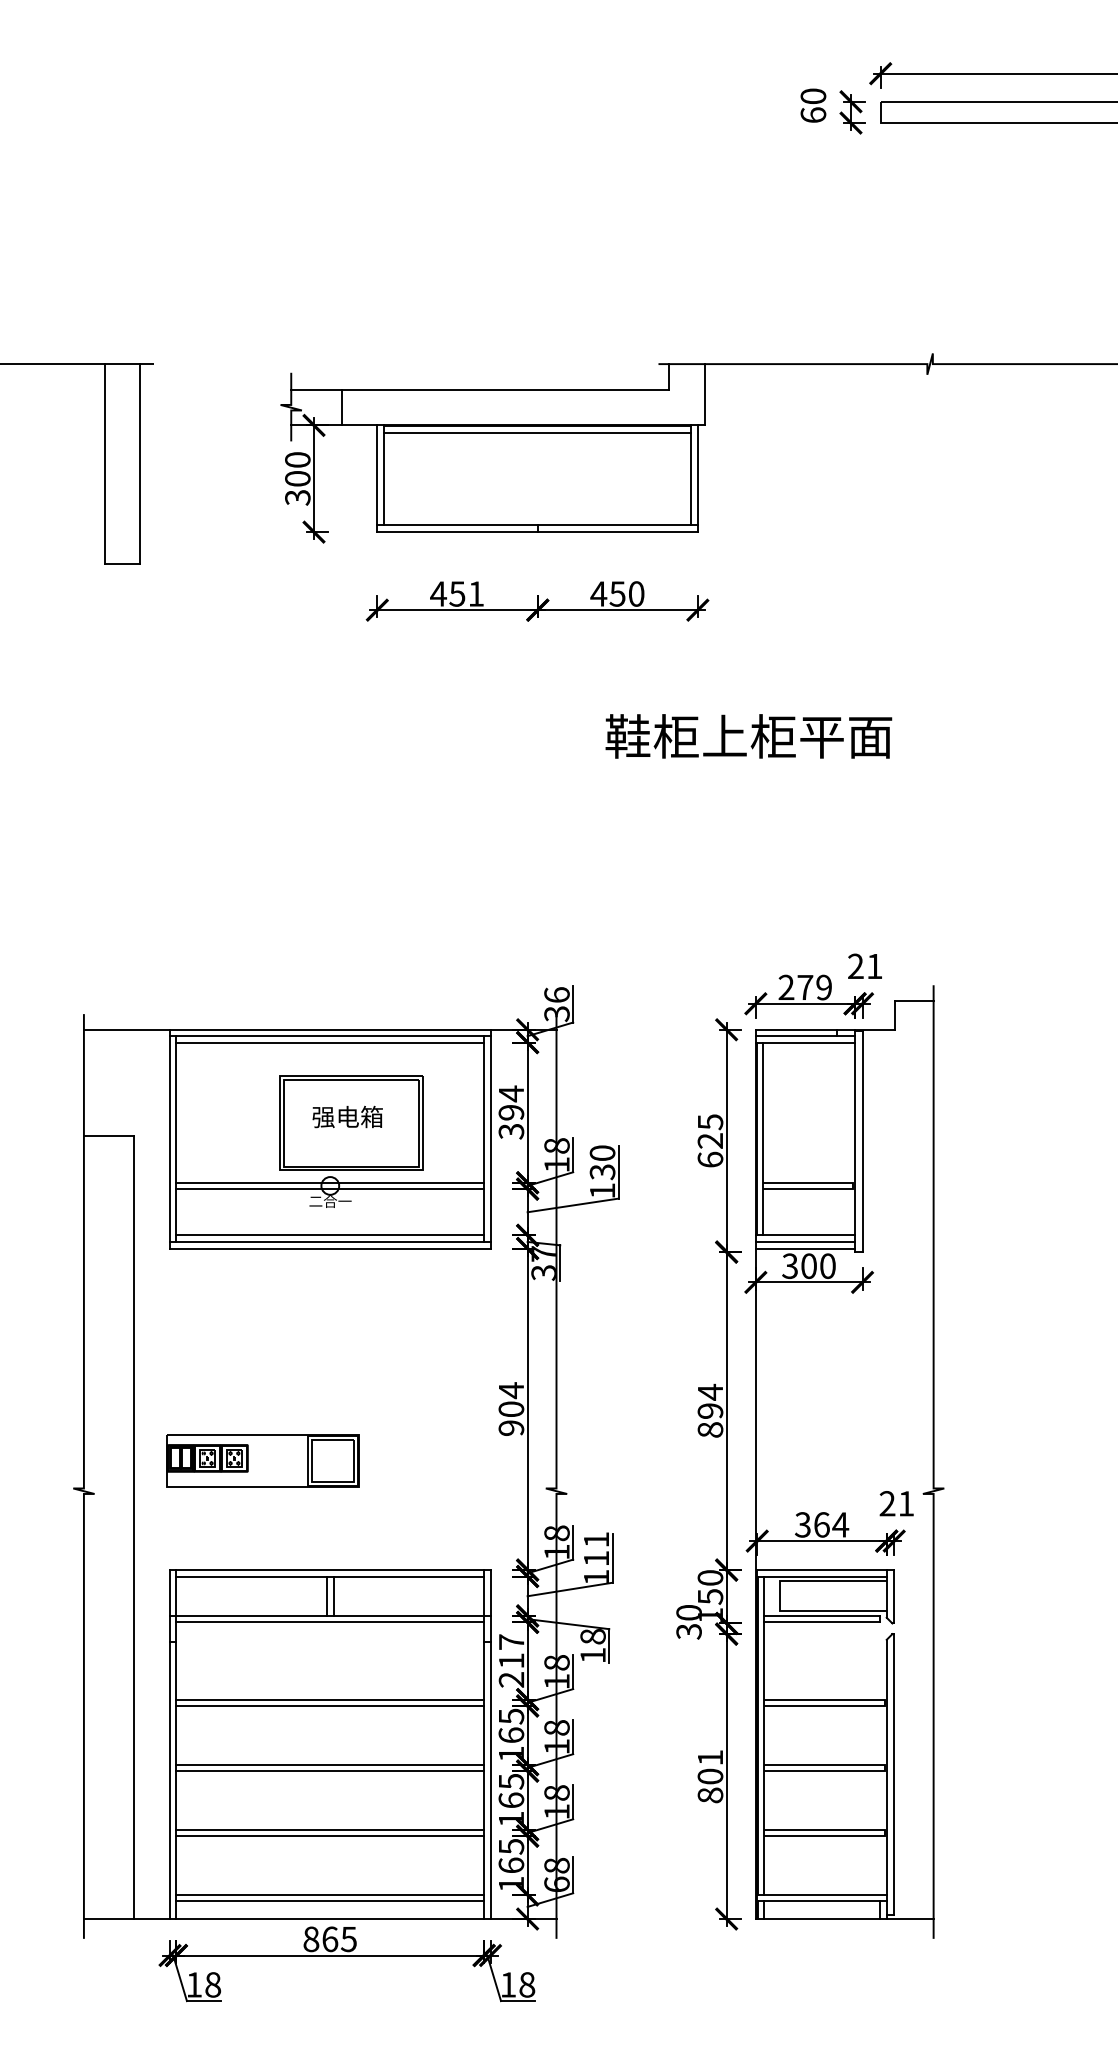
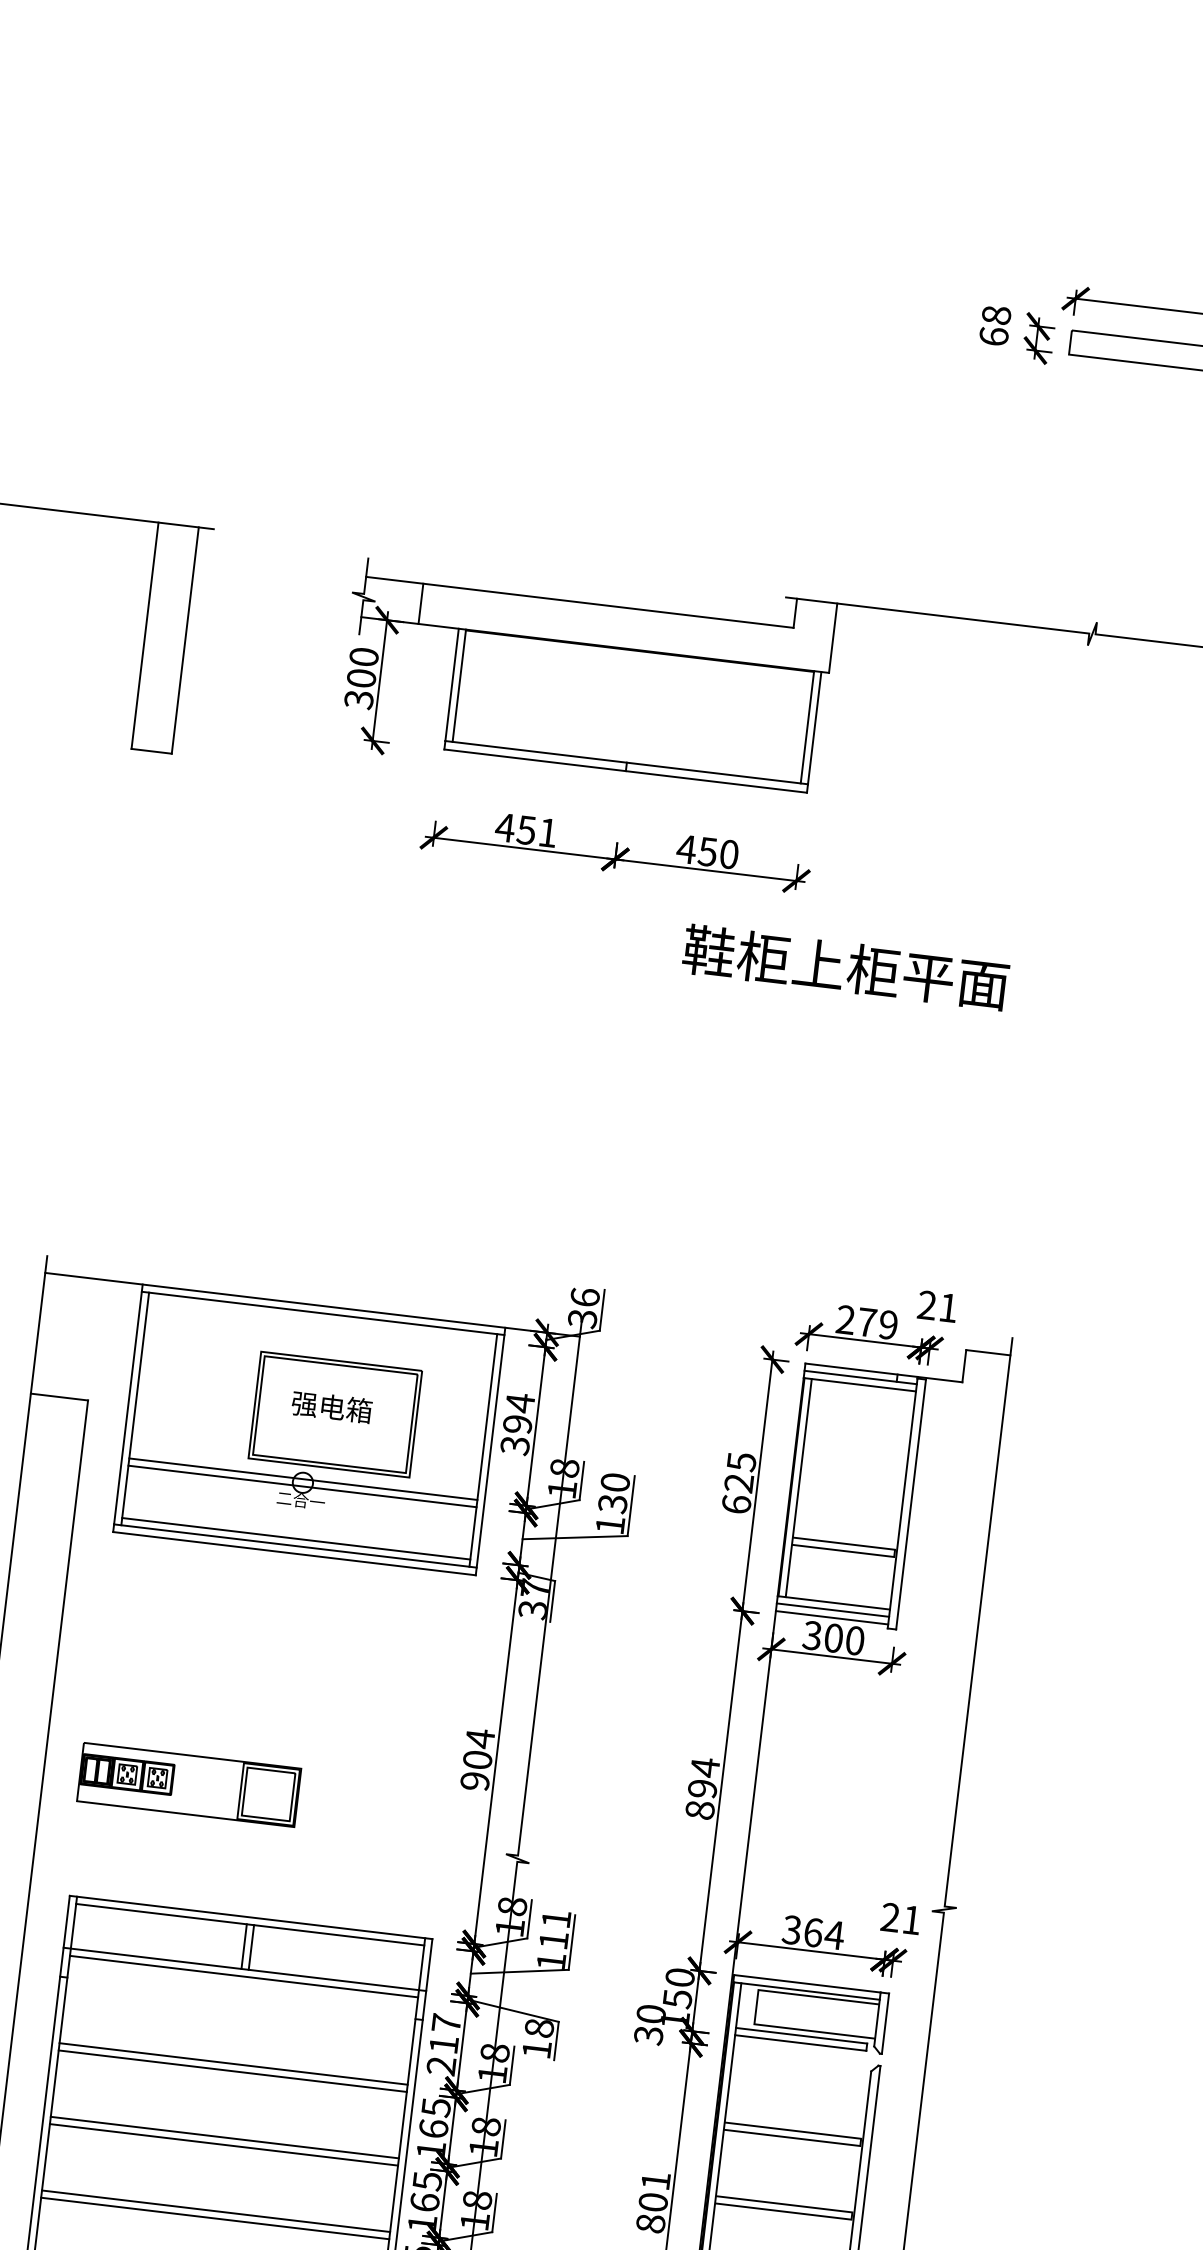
text: (813, 96) -> (996, 315), 60 -> 68
line: (537, 432) -> (639, 658), removed
text: (748, 736) -> (845, 967), moved
line: (330, 1042) -> (322, 1320), removed

